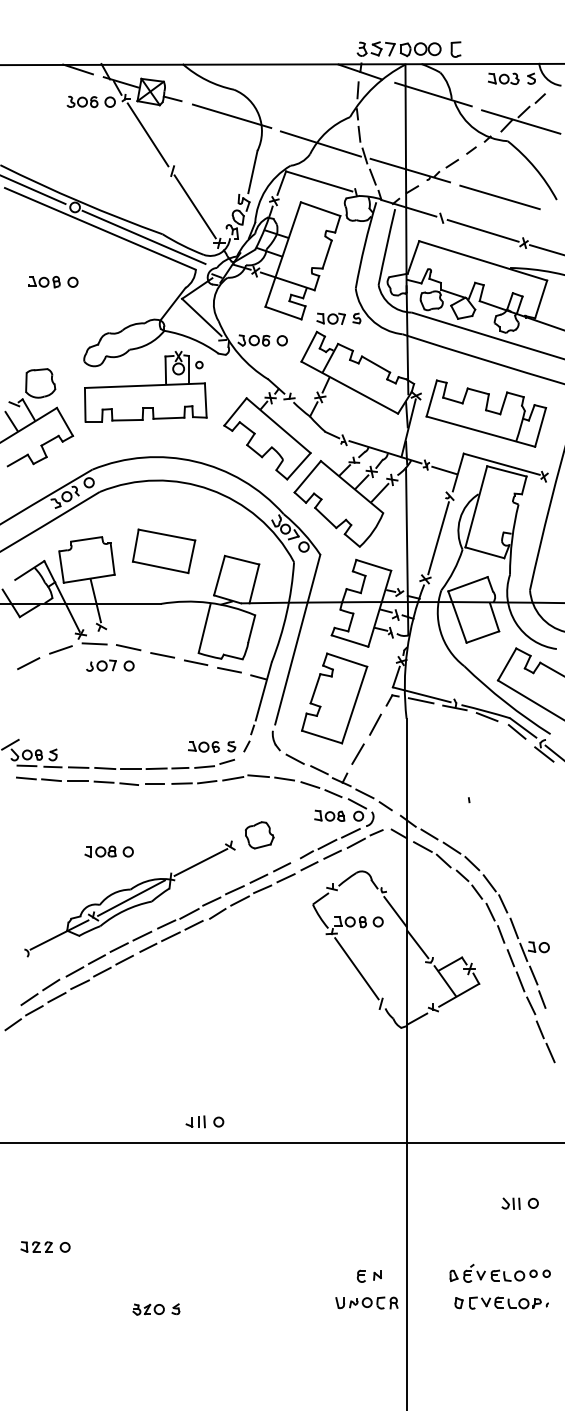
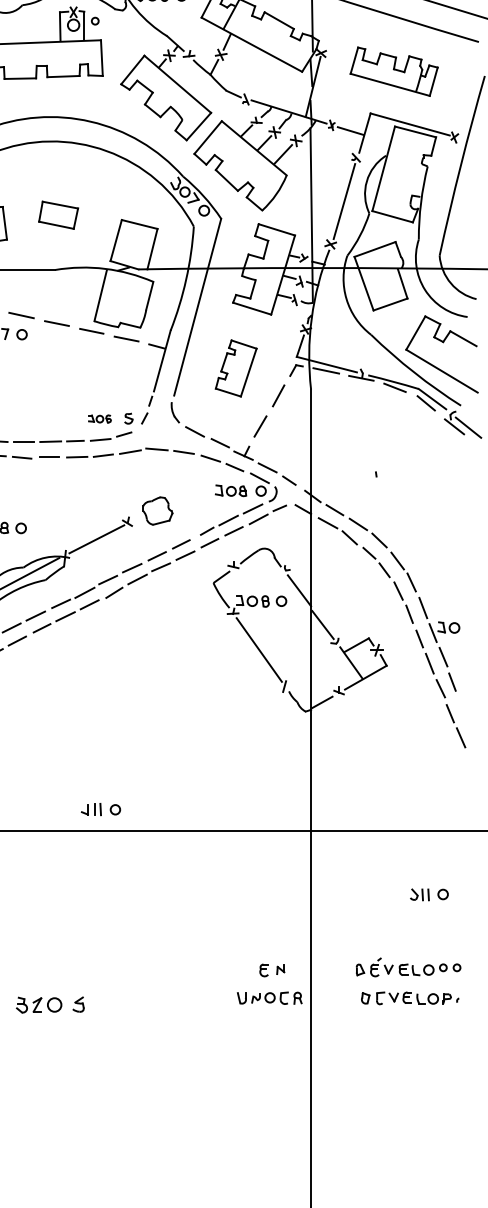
part: (486, 413) -> (394, 71), size x0.7
part: (164, 551) -> (58, 215), size x0.6
part: (334, 698) -> (235, 368), size x0.6
part: (203, 746) -> (99, 418), size x0.7
part: (156, 1309) -> (50, 1004), size x1.4

